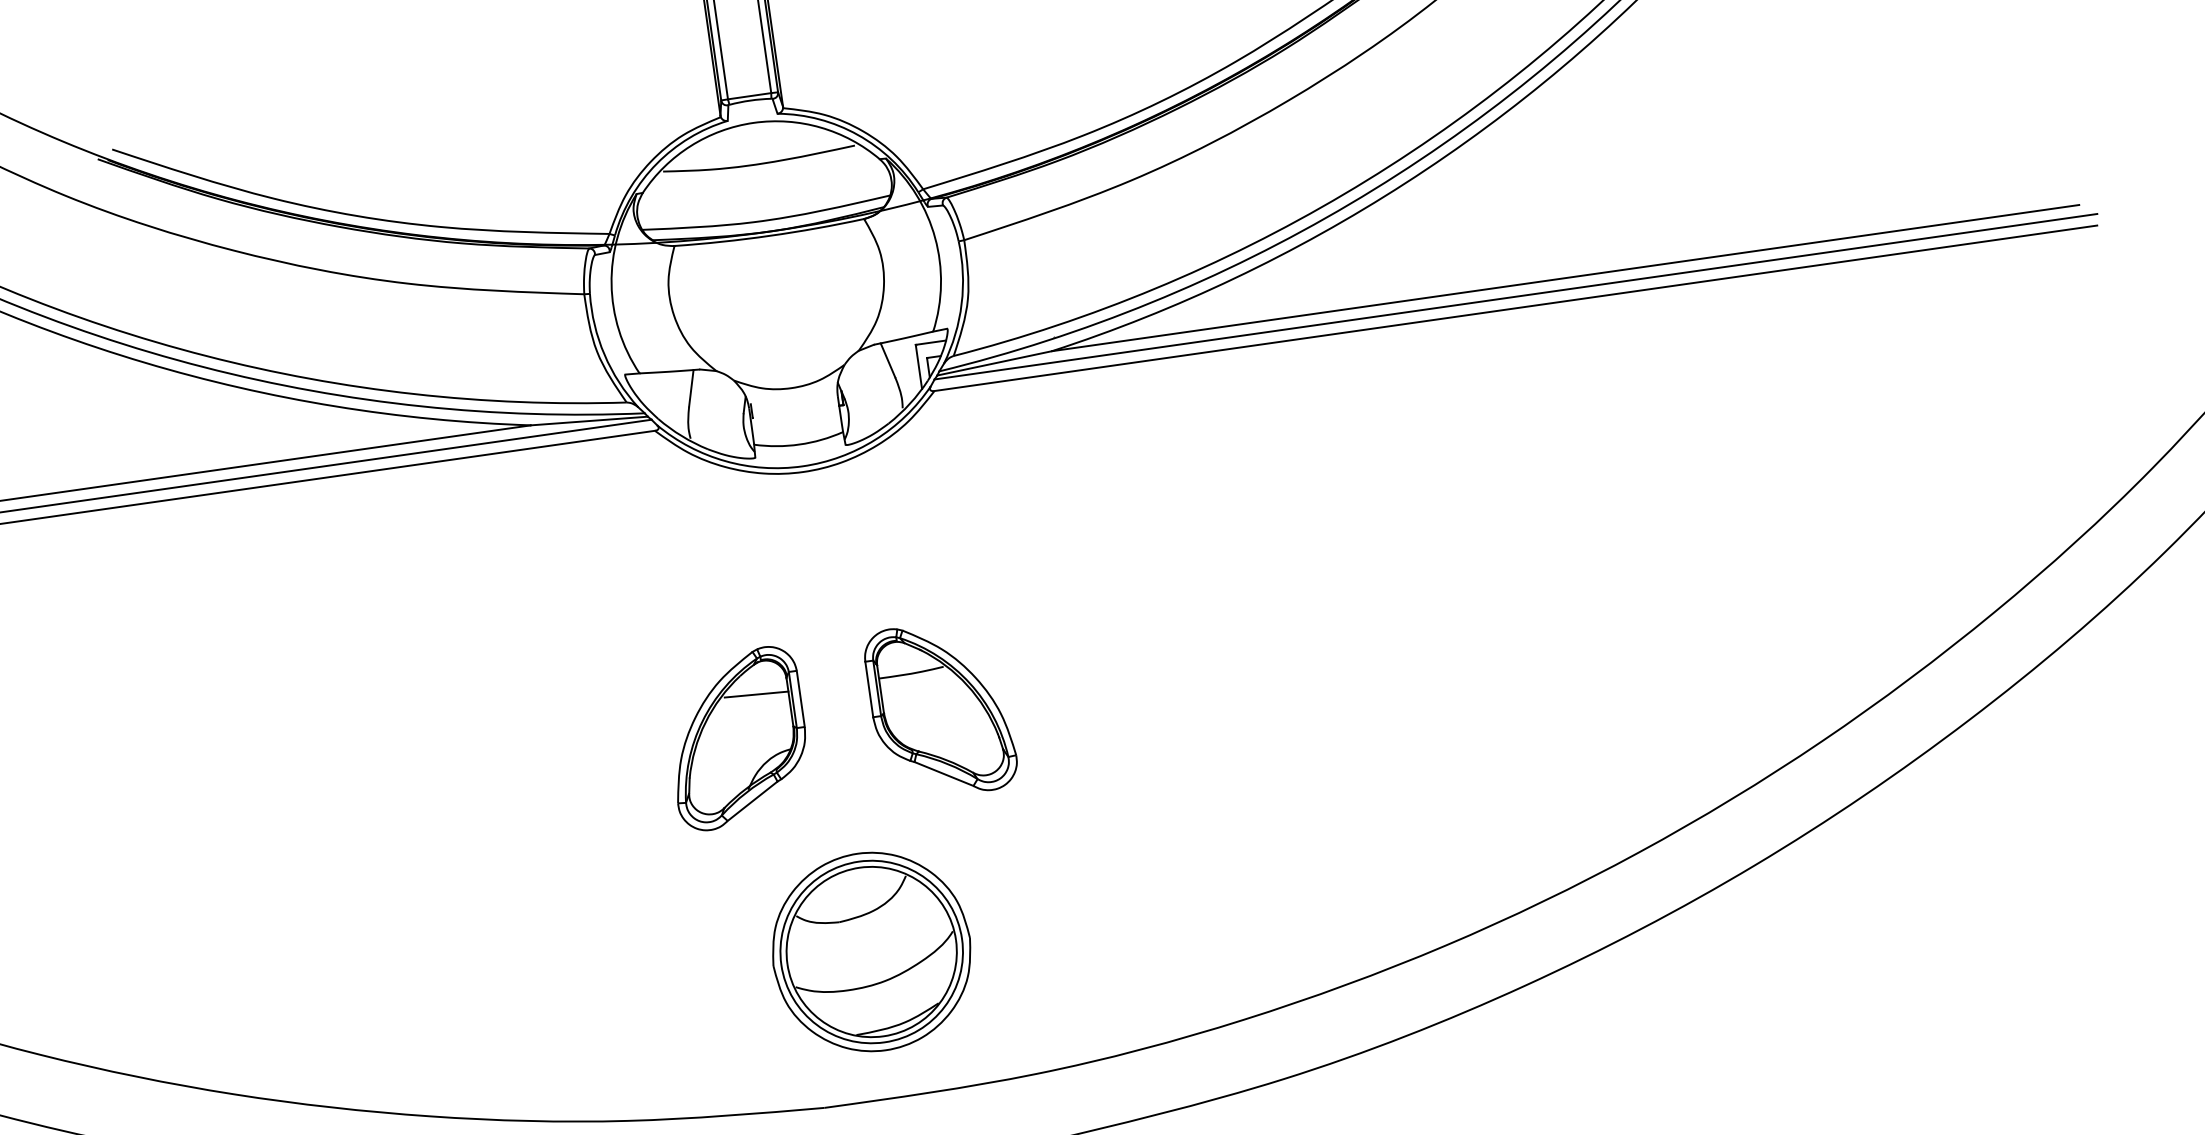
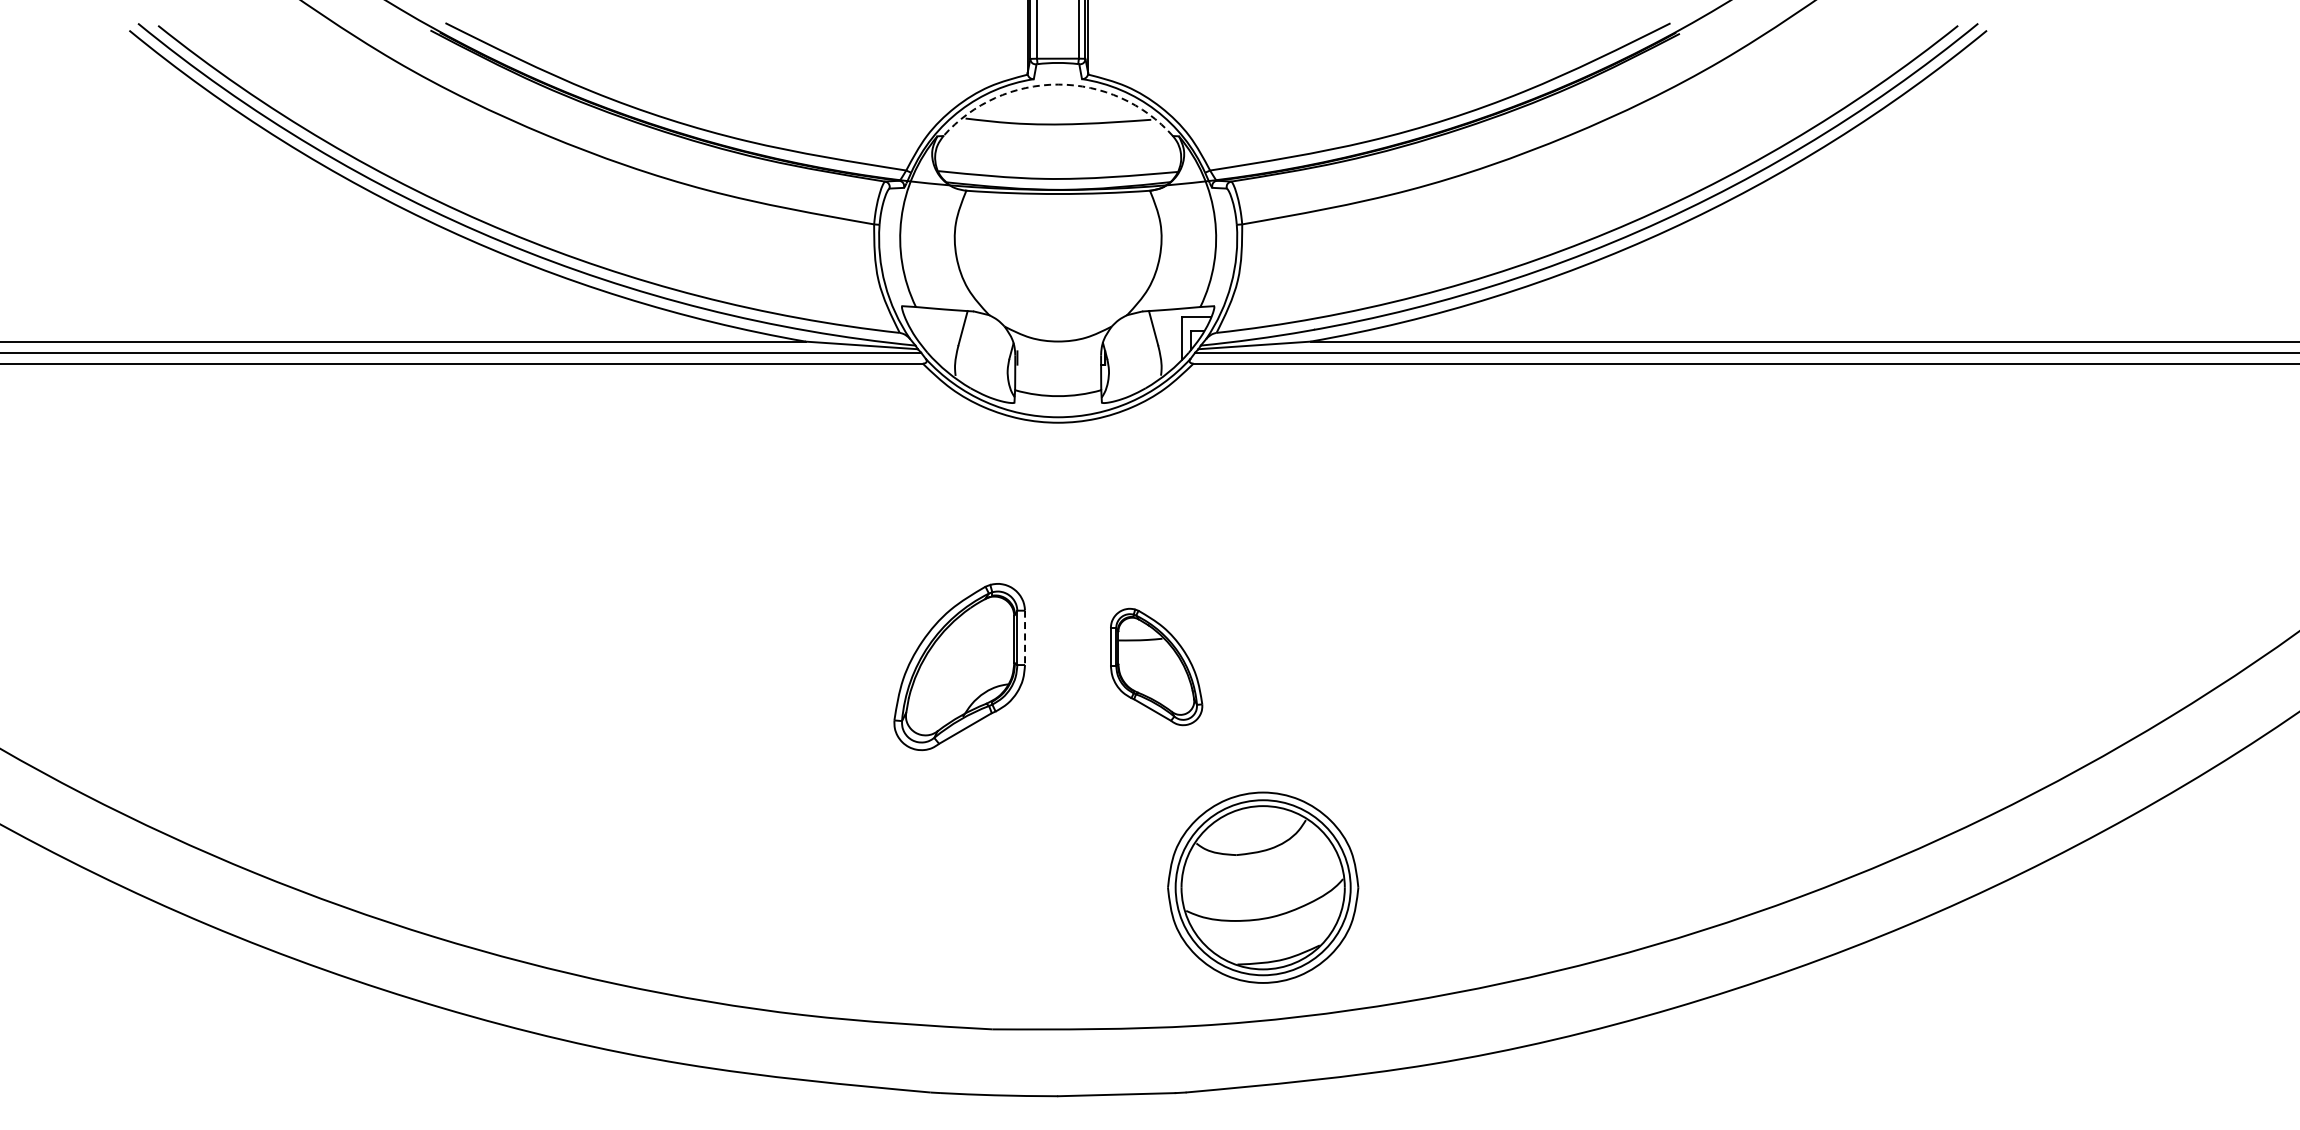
arc: (754, 122) -> (1058, 84), solid -> dashed
line: (756, 694) -> (983, 627), removed
line: (801, 699) -> (1025, 638), solid -> dashed
part: (940, 709) -> (1156, 666), size x0.7
part: (872, 951) -> (1263, 887), moved

